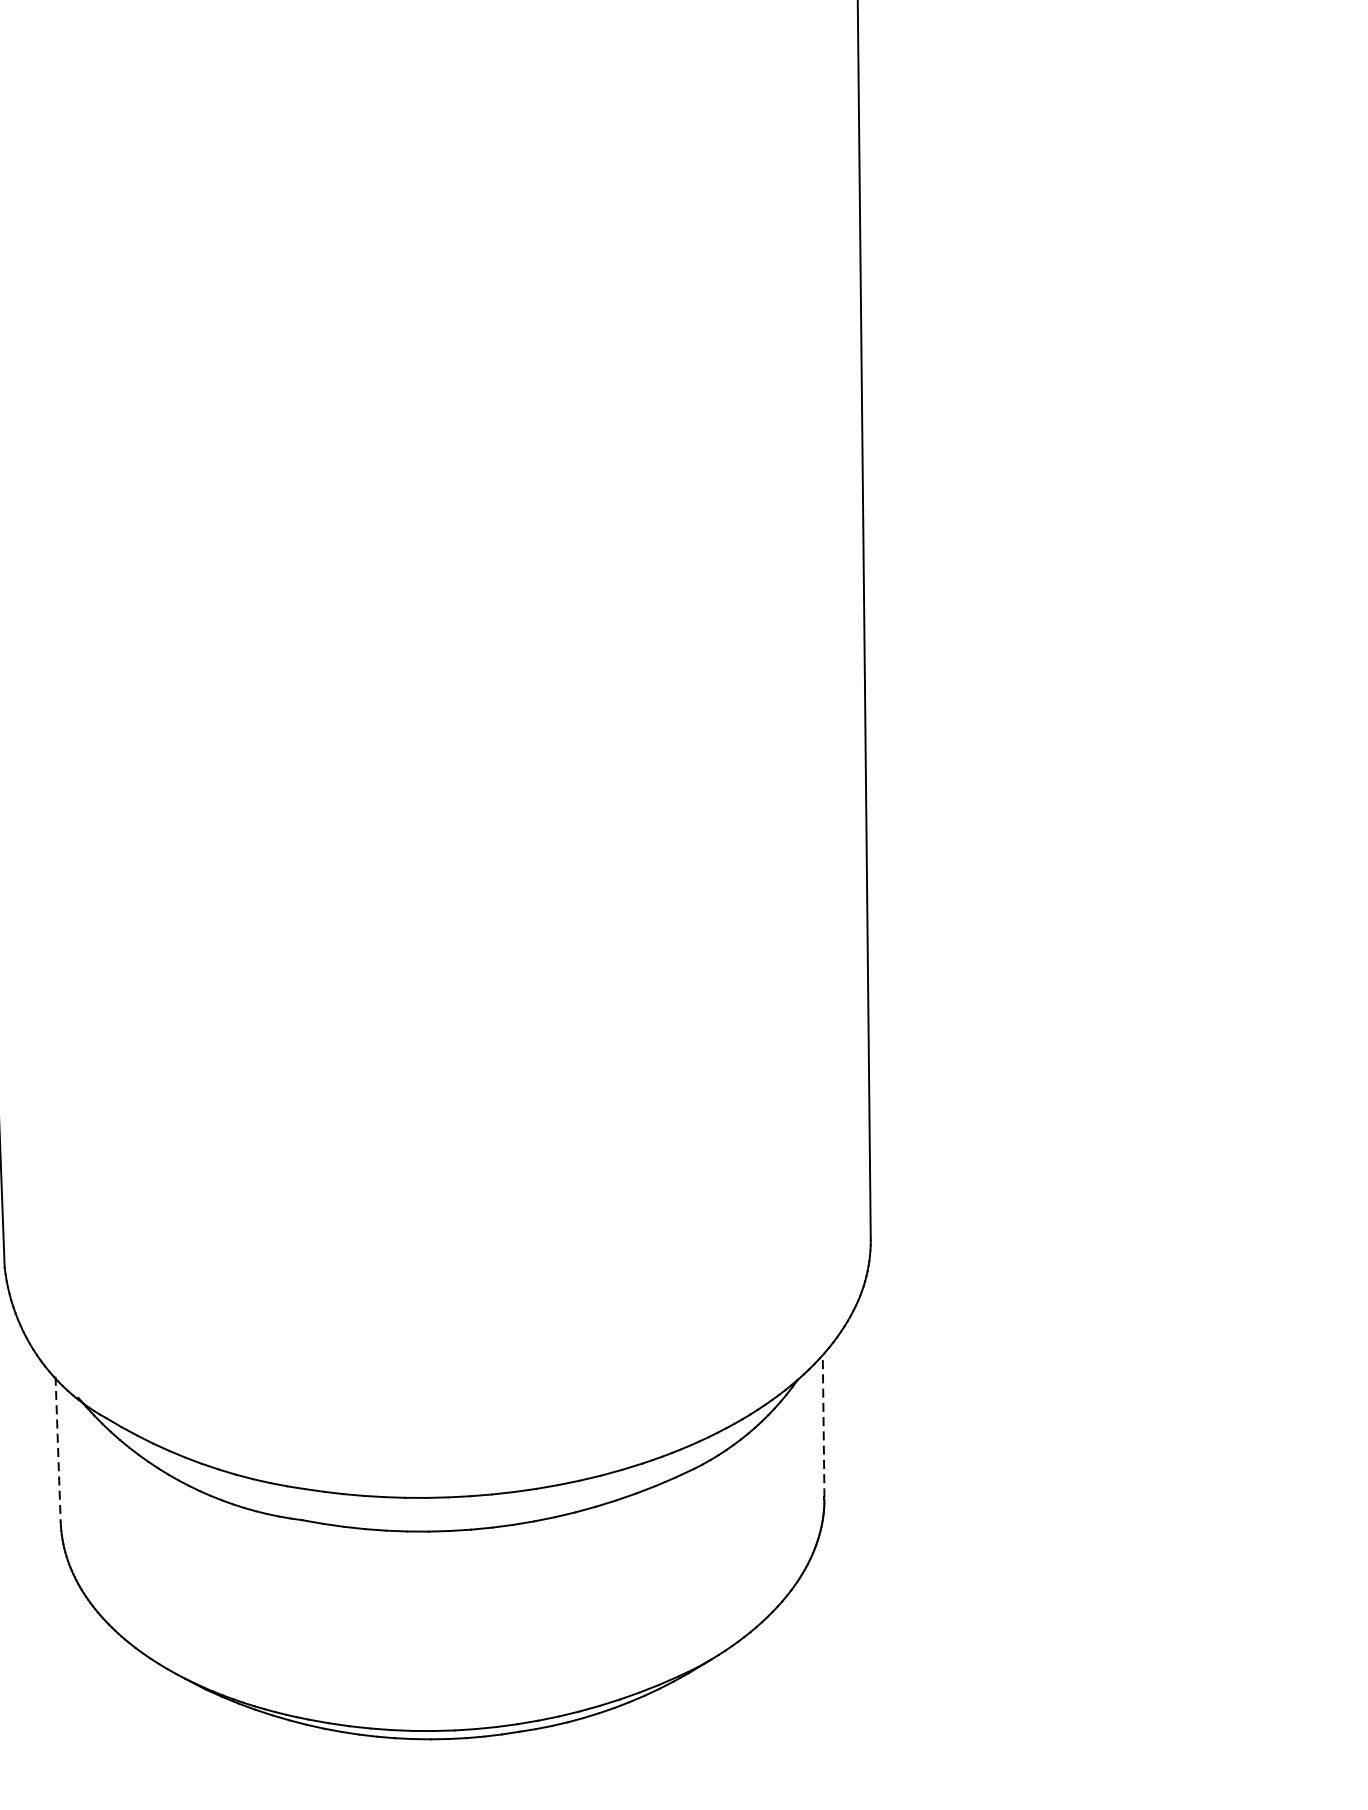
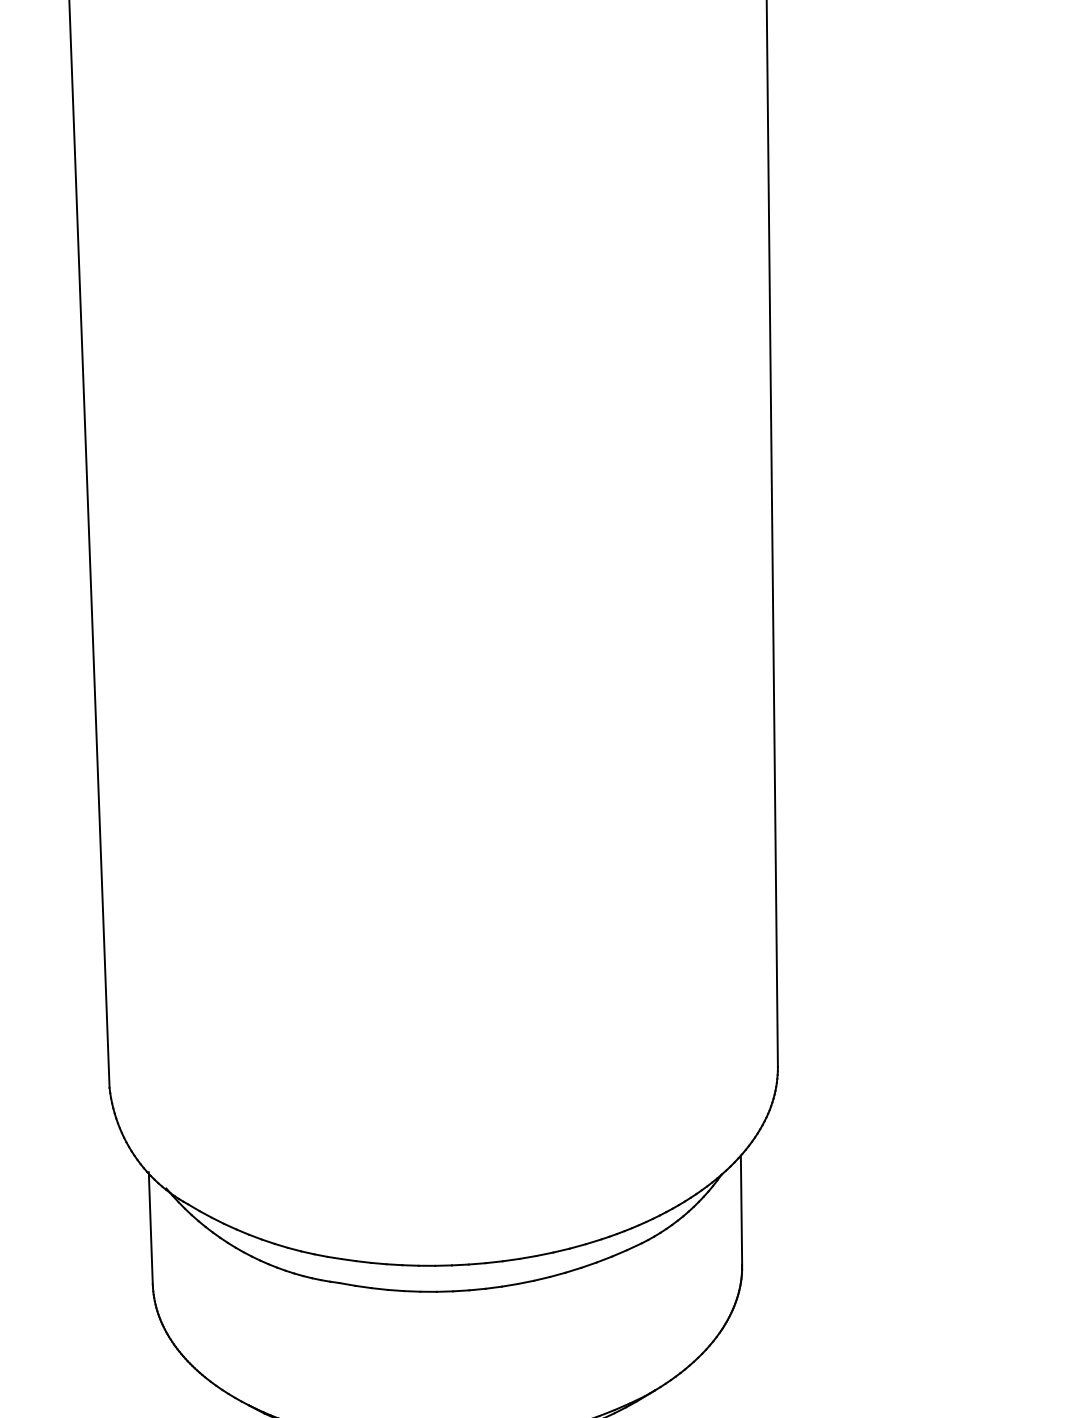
line: (823, 1426) -> (741, 1210), dashed -> solid
line: (57, 1449) -> (150, 1228), dashed -> solid

